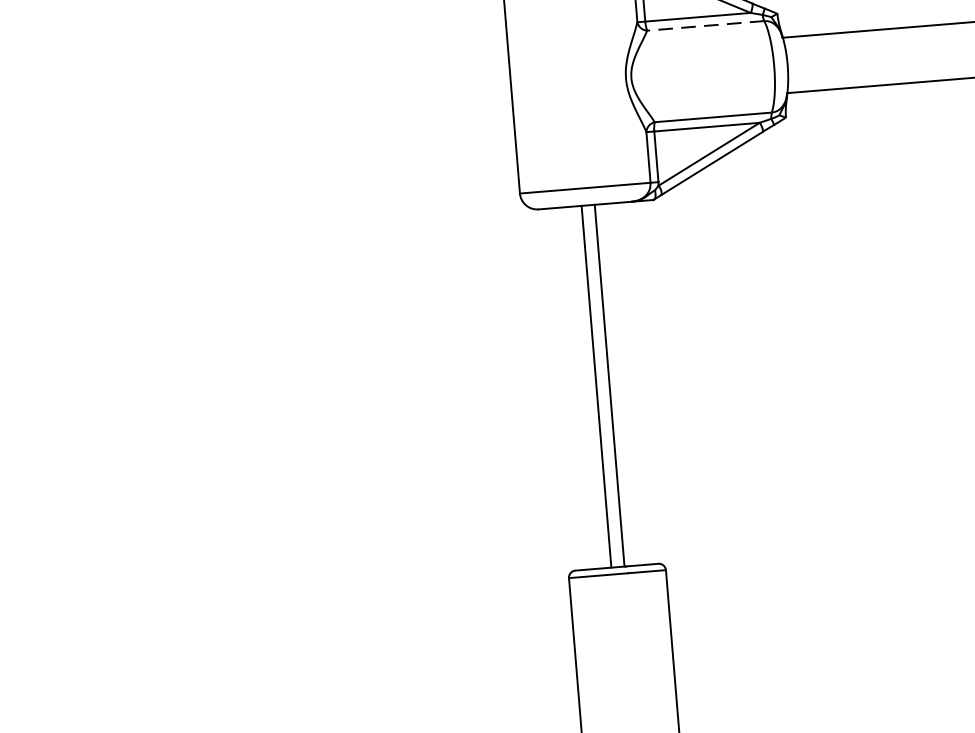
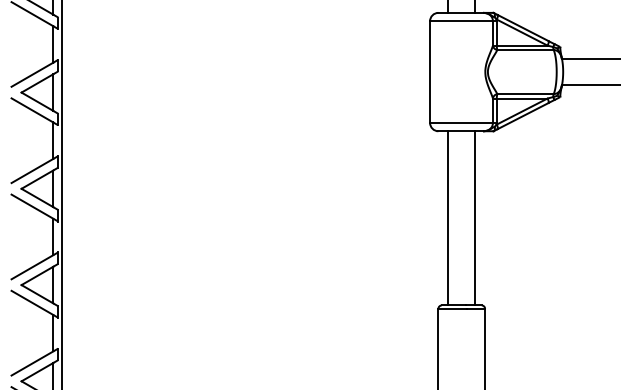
line: (705, 26) -> (525, 50), dashed -> solid
line: (609, 385) -> (448, 218), moved
line: (597, 387) -> (475, 218), moved

